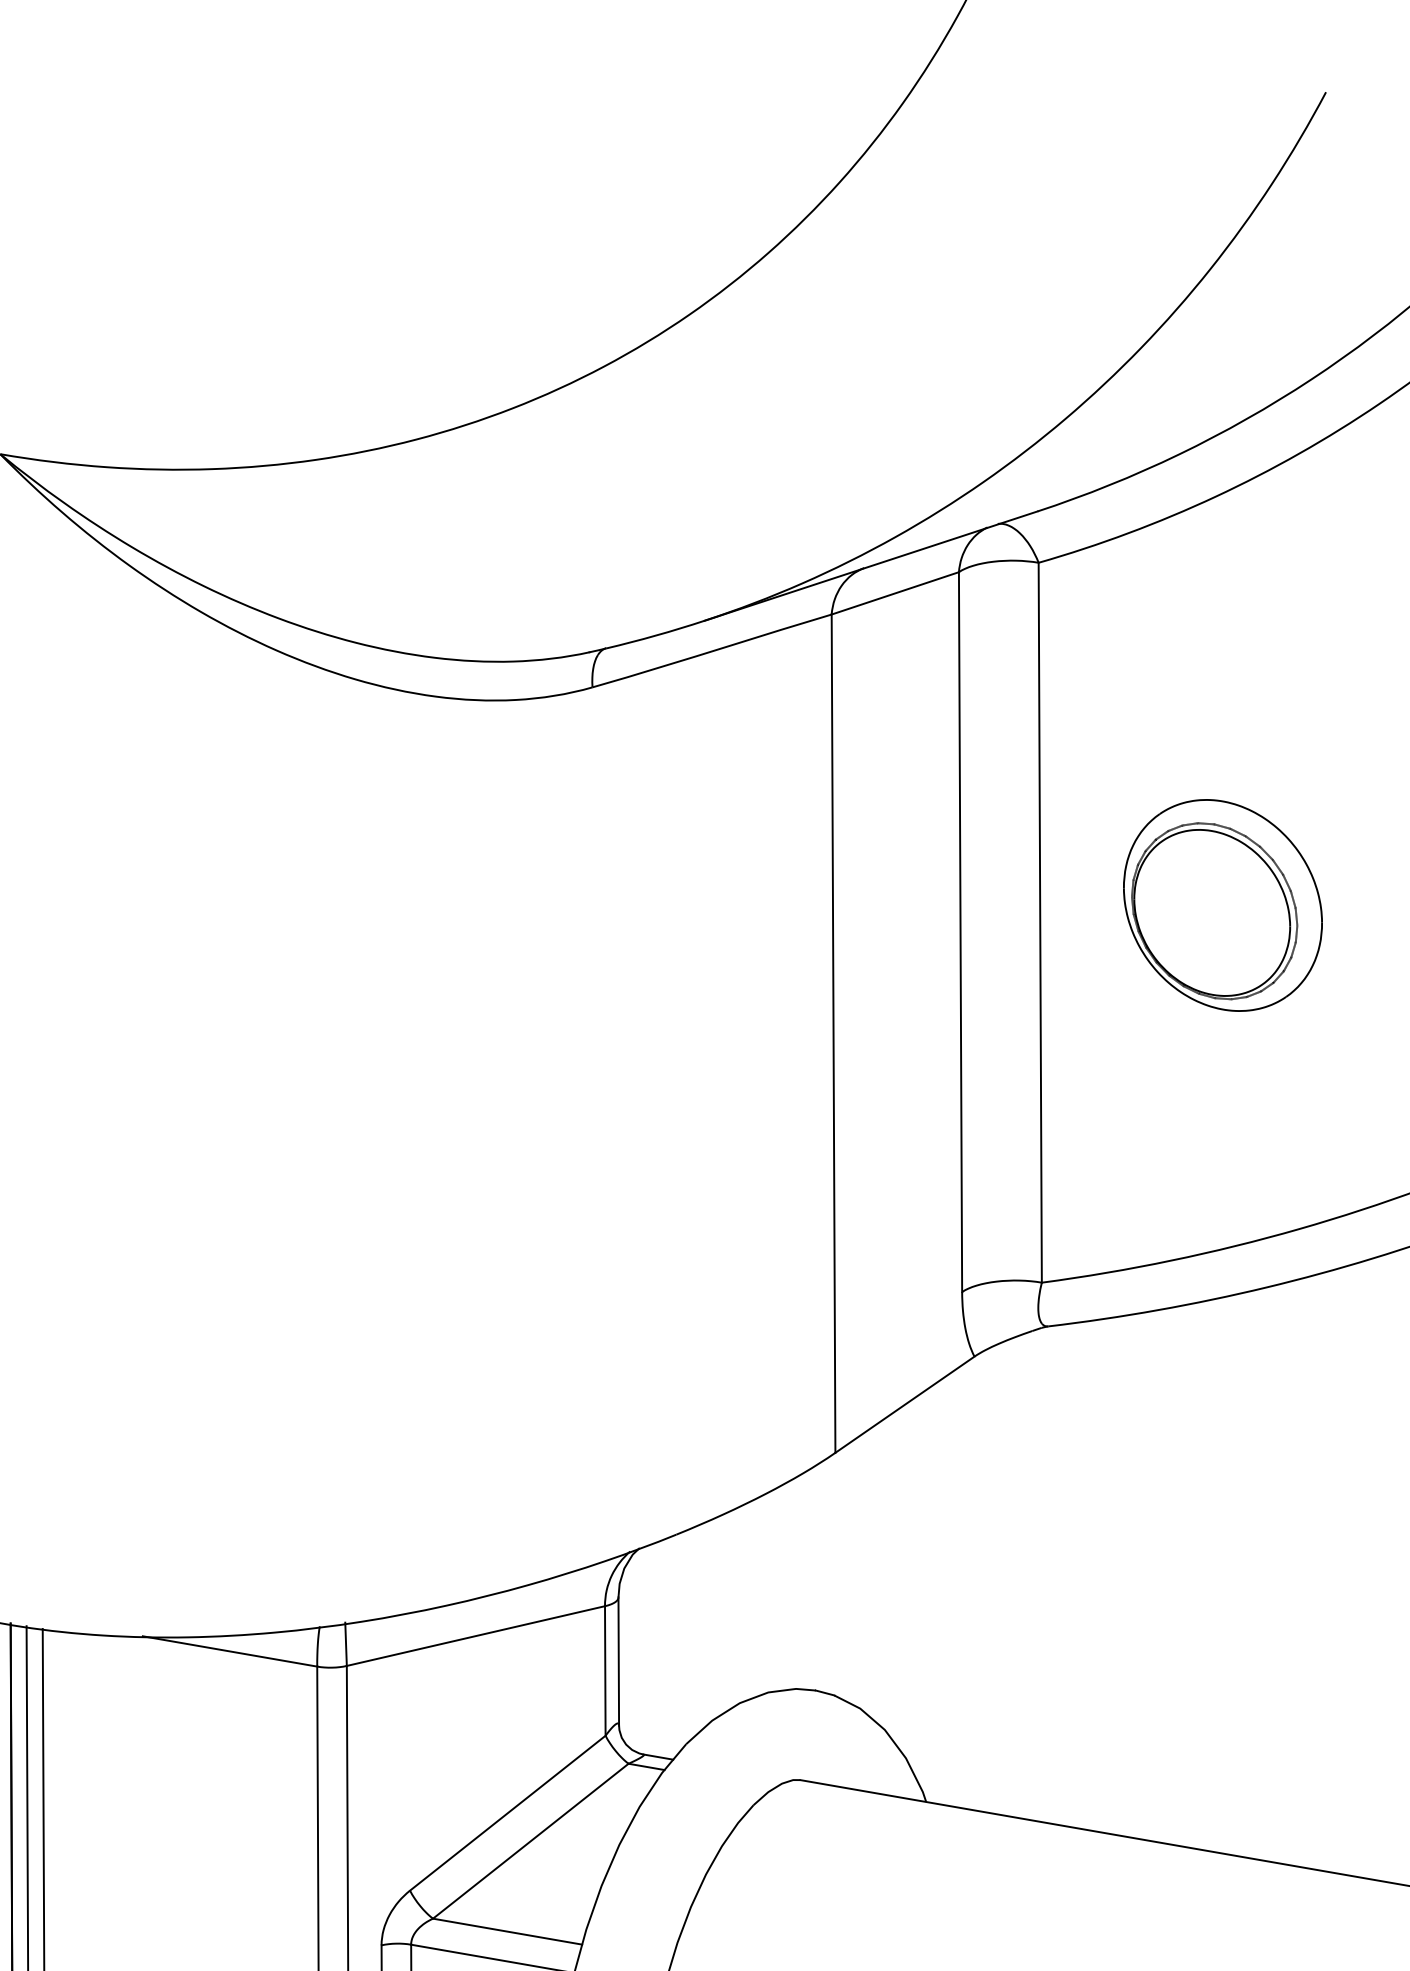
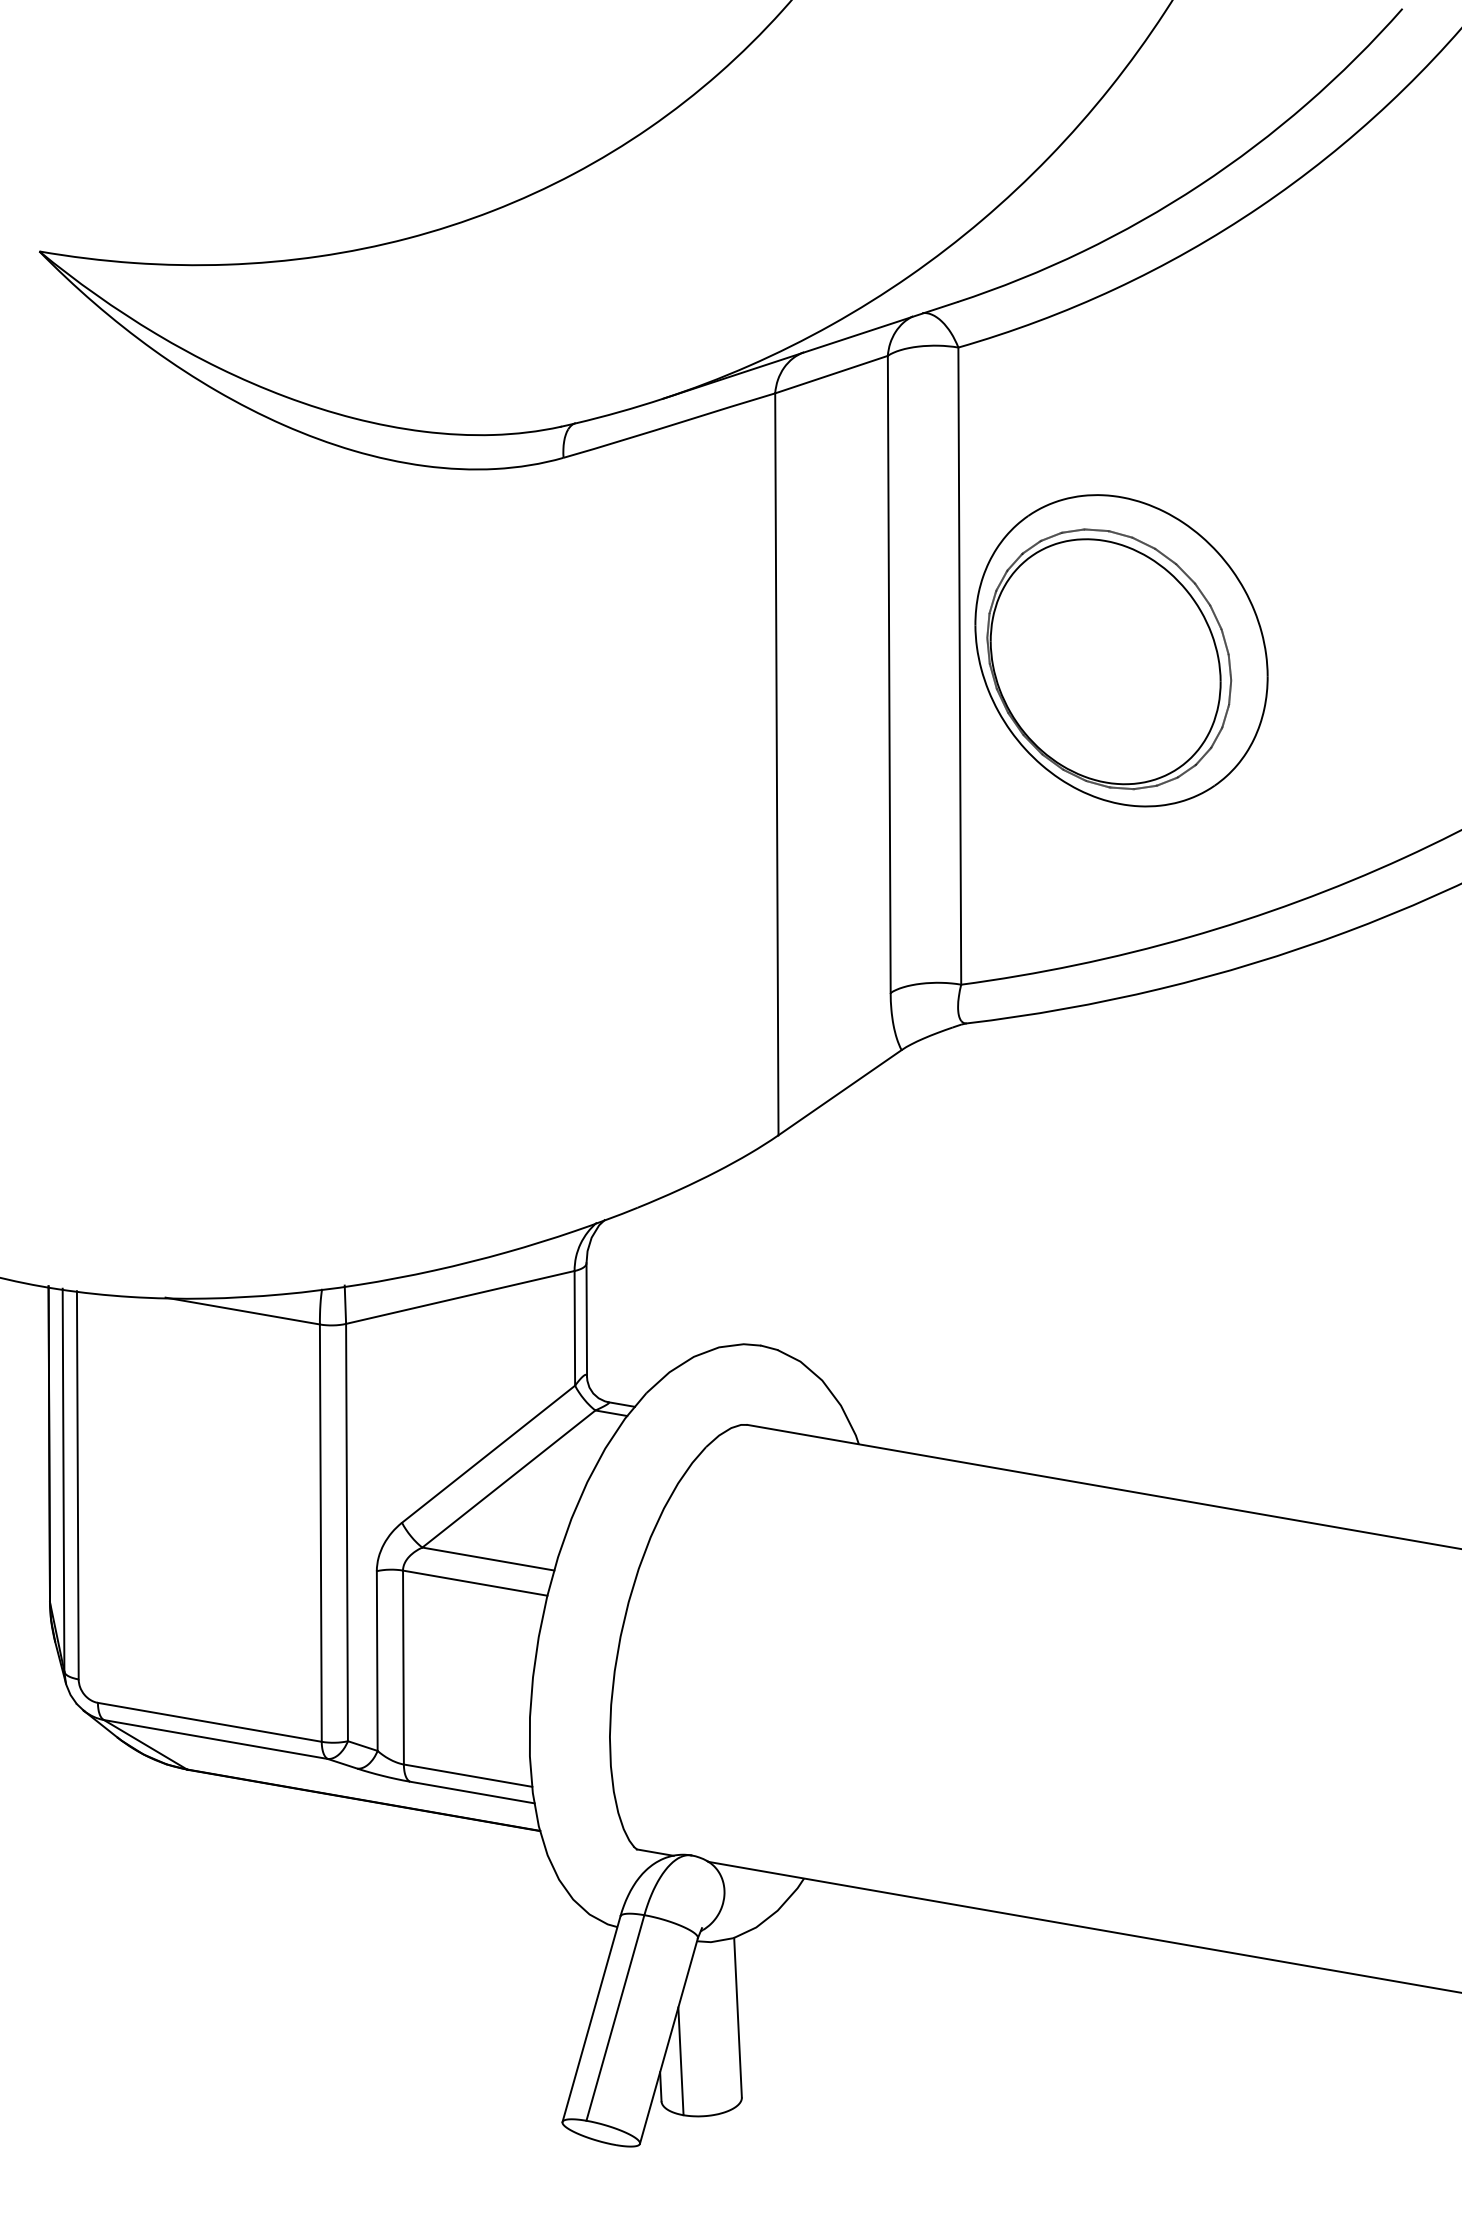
part: (1222, 905) -> (1121, 650), size x1.67

